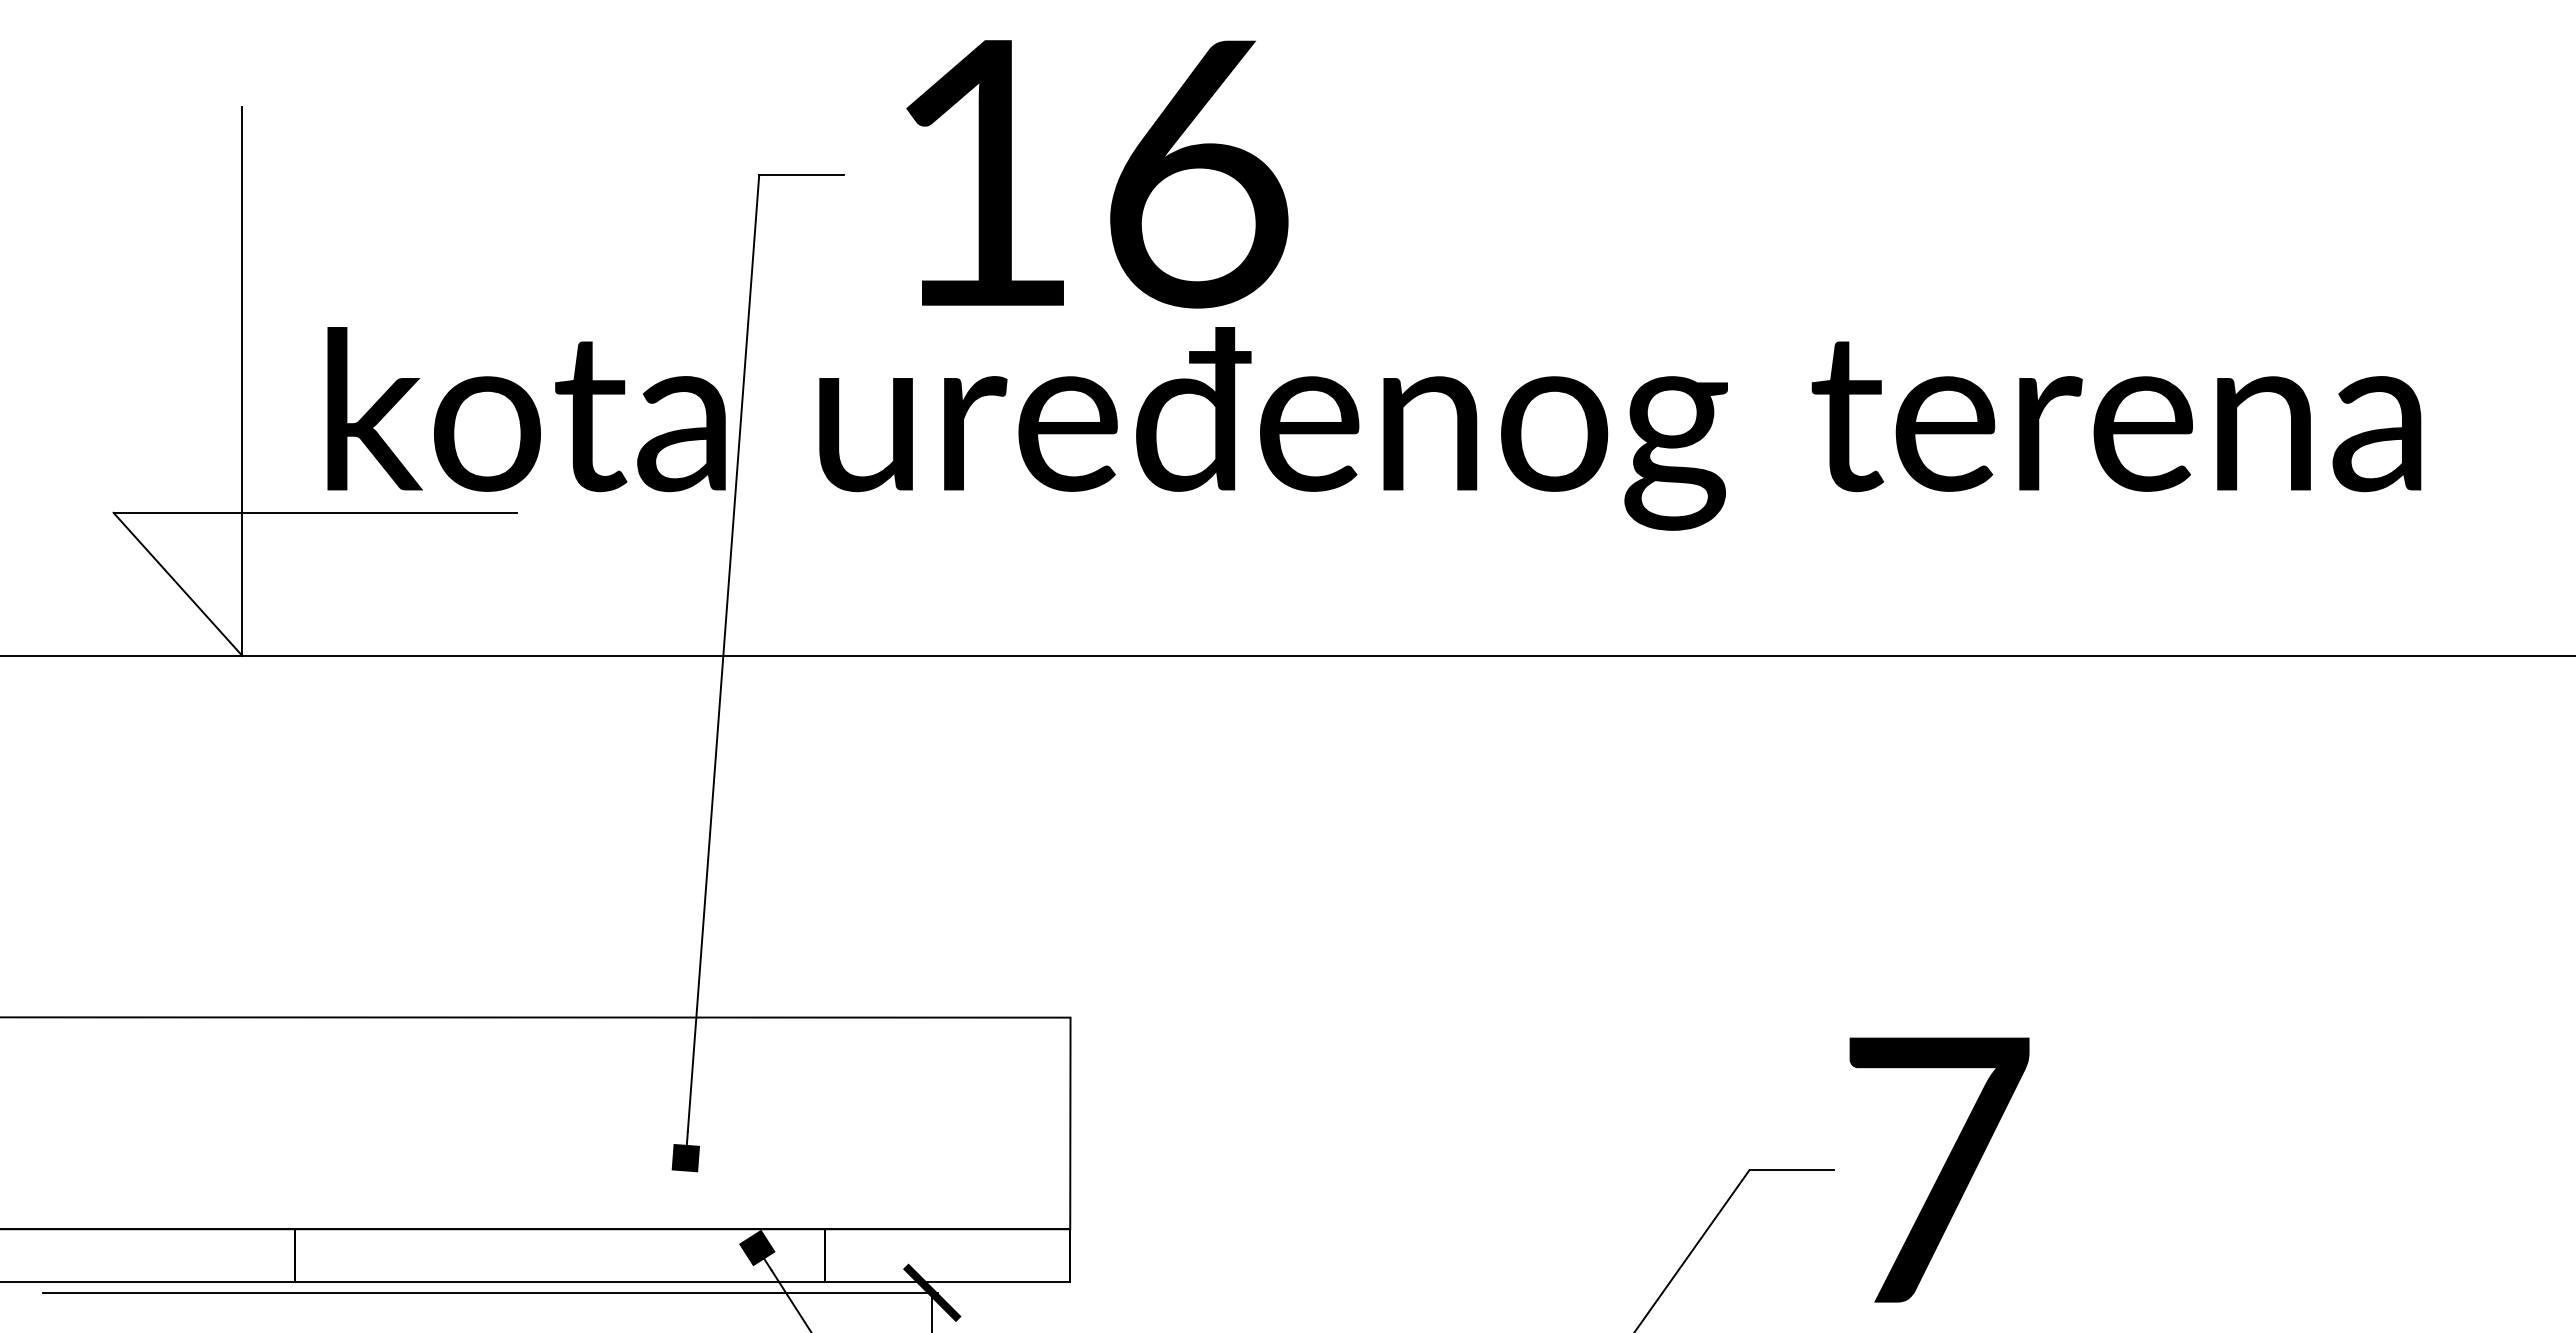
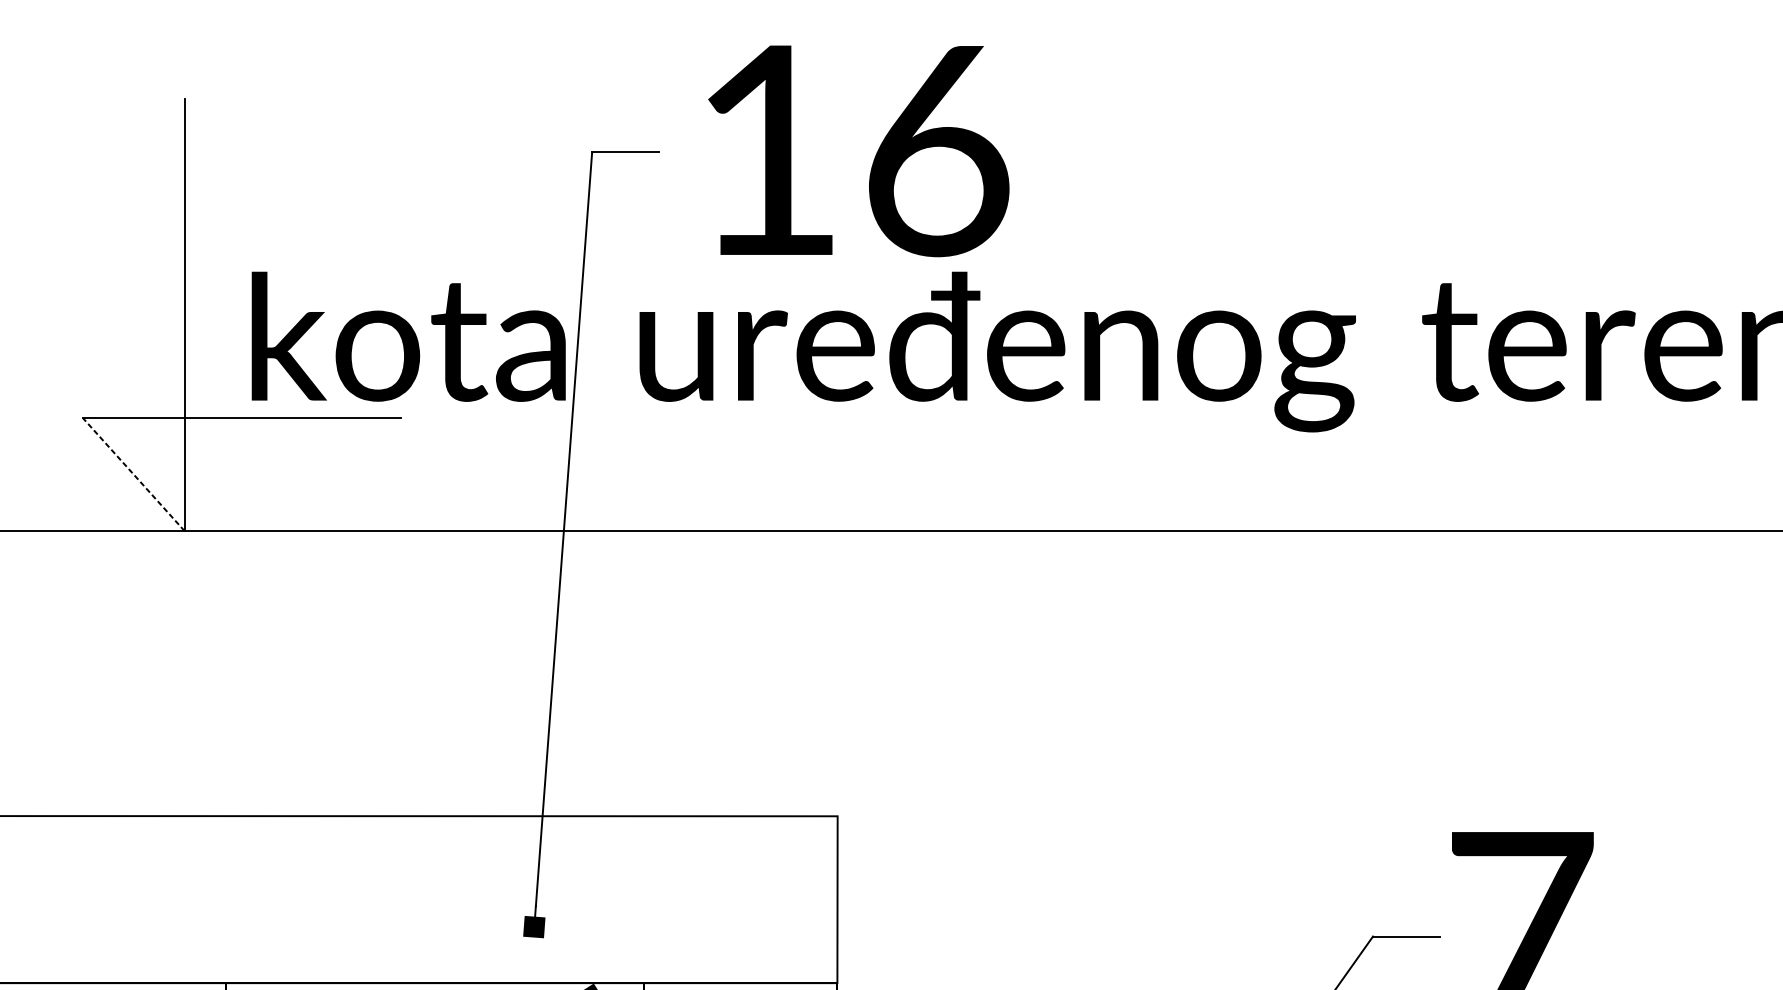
line: (177, 584) -> (133, 474), solid -> dashed

